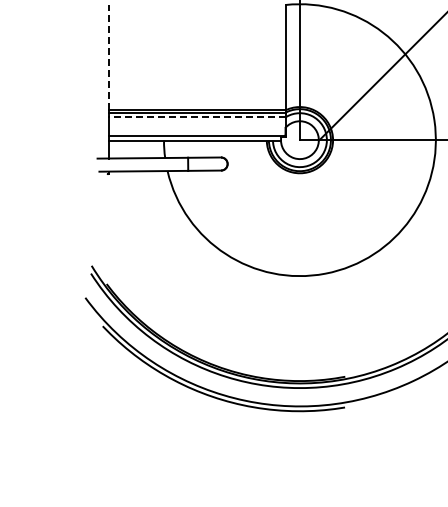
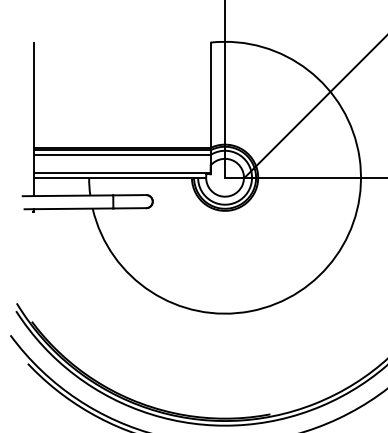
line: (108, 57) -> (33, 95), dashed -> solid
line: (196, 117) -> (121, 155), dashed -> solid

